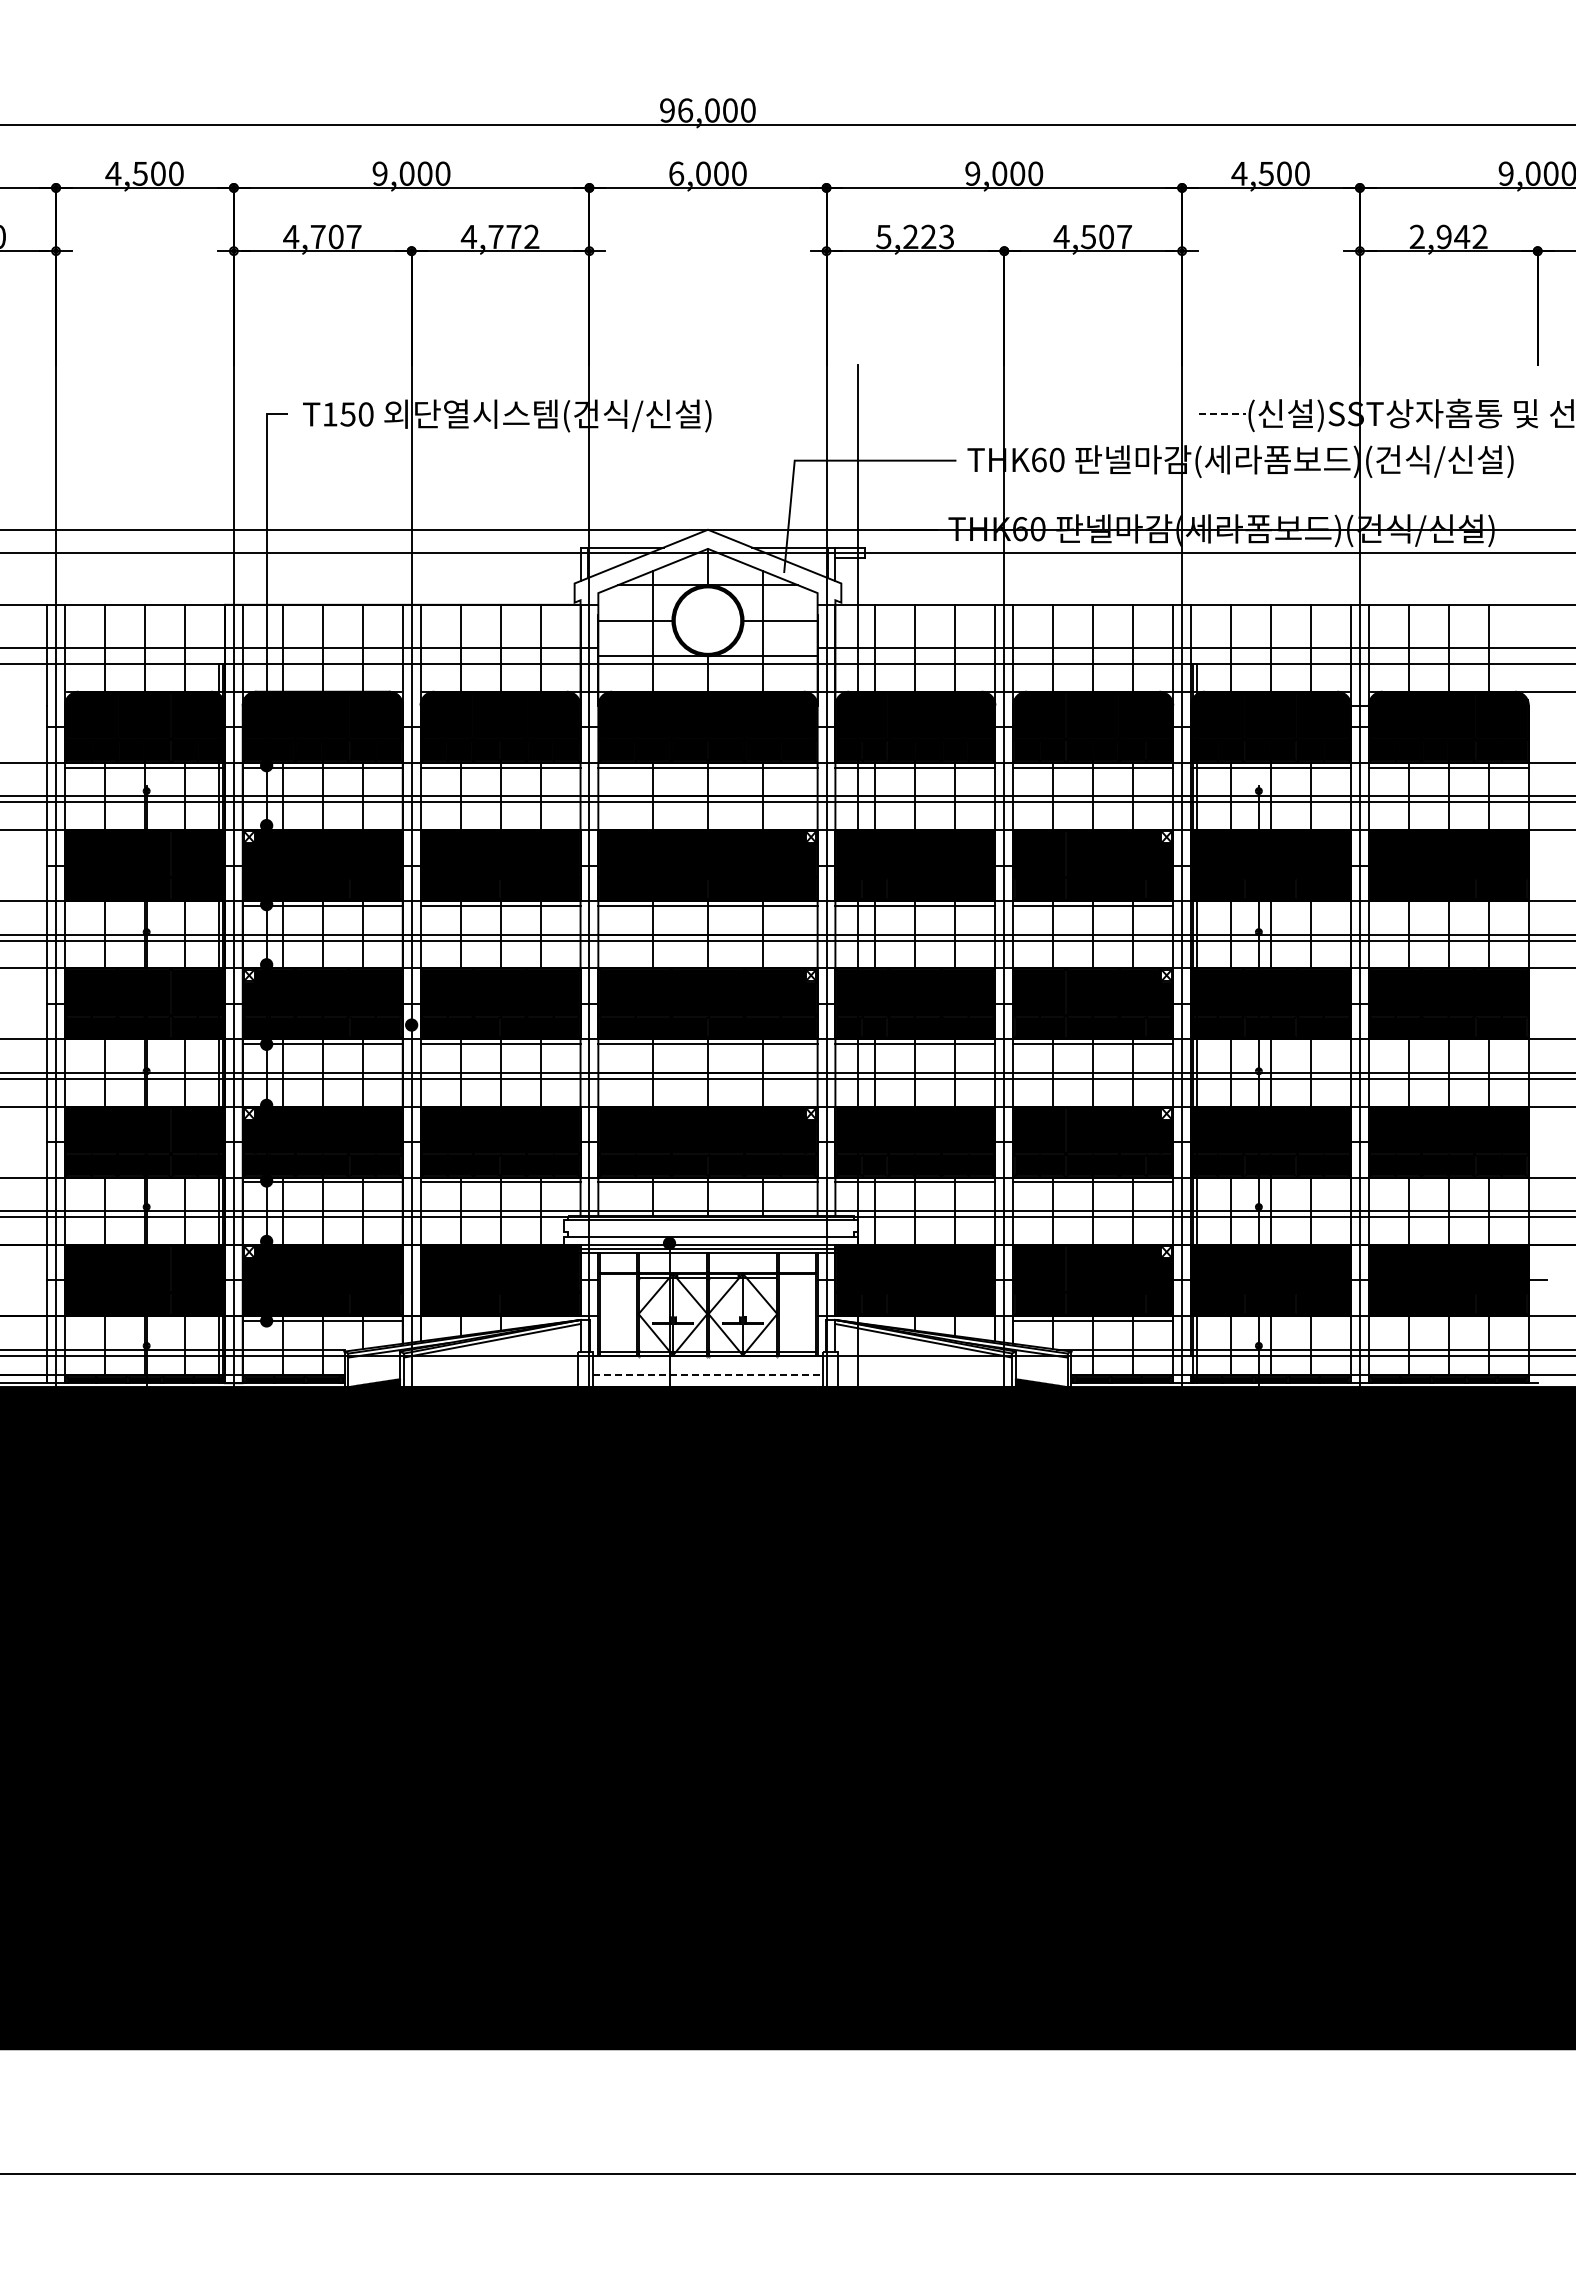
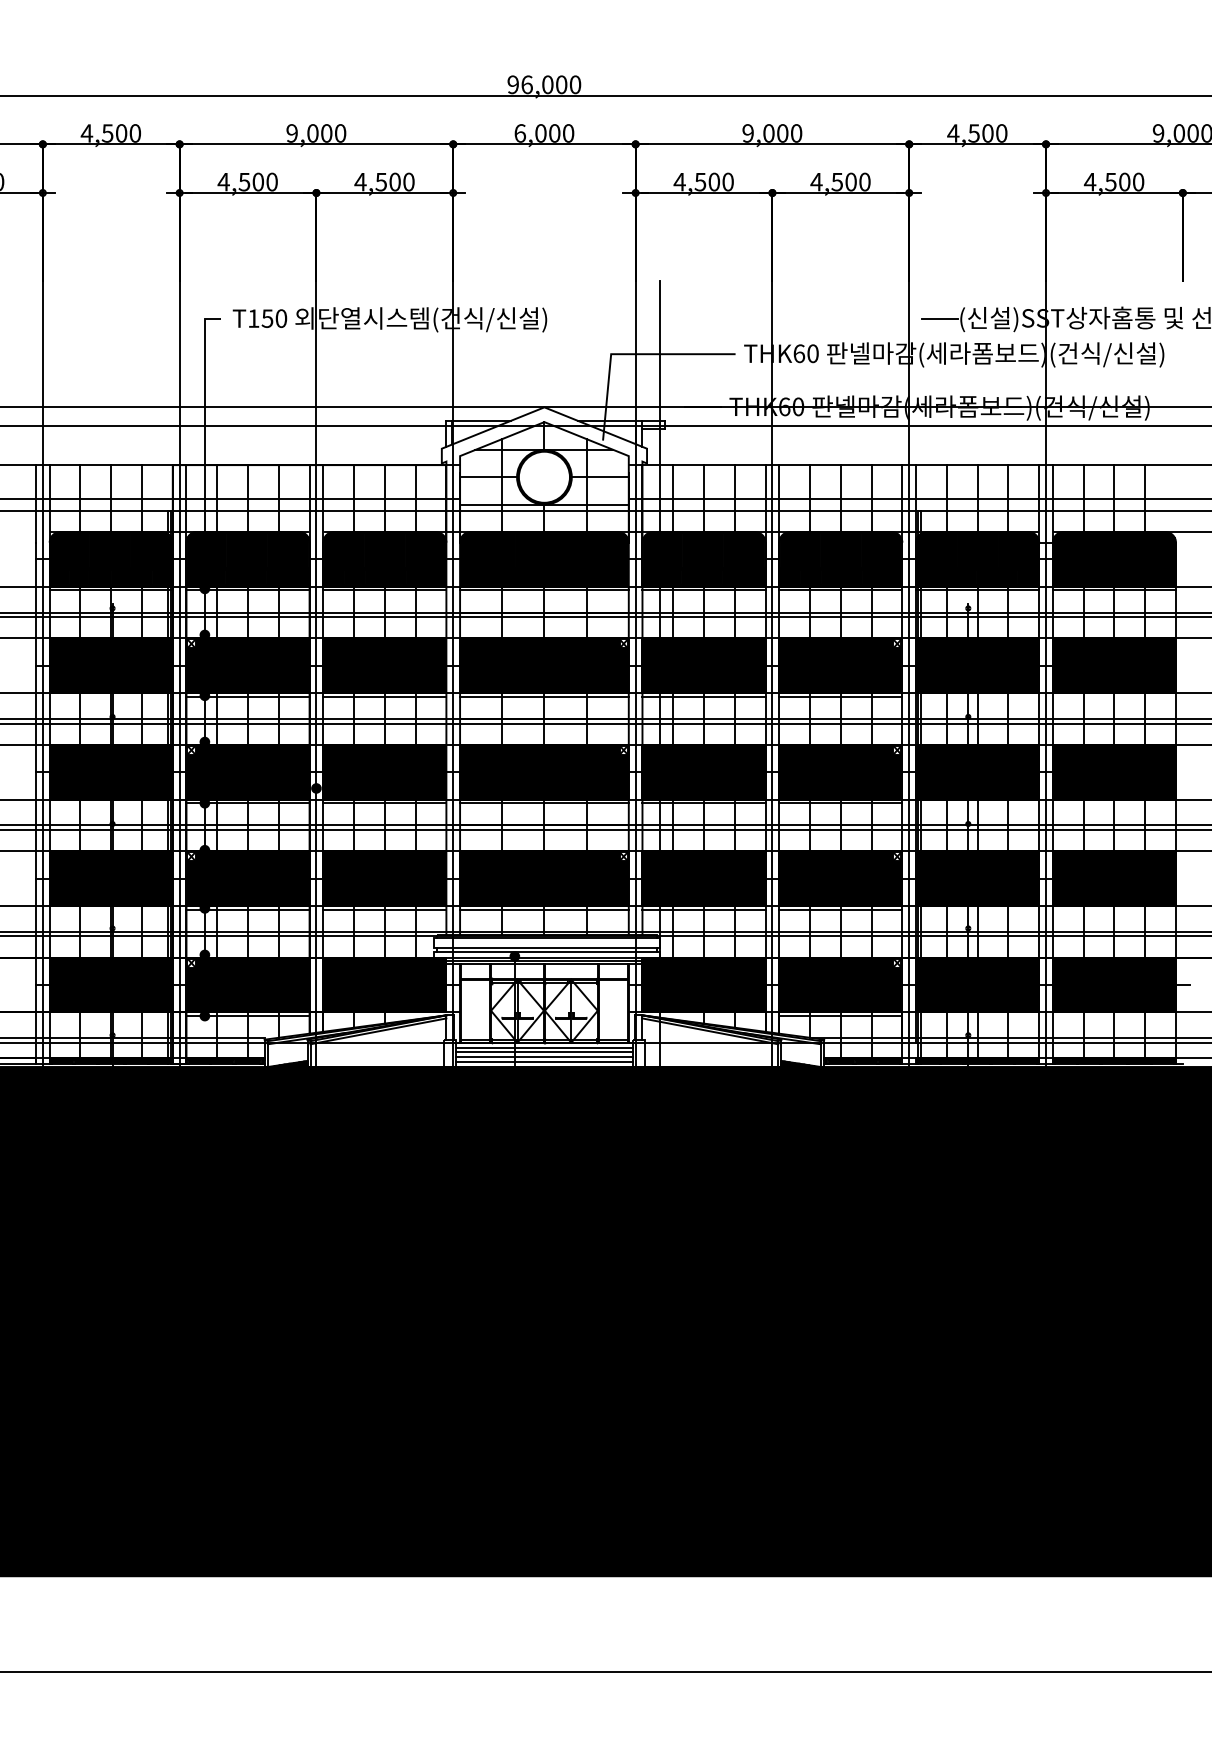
text: (335, 236) -> (257, 181), 4,707 -> 4,500
text: (513, 236) -> (394, 181), 4,772 -> 4,500
text: (914, 236) -> (703, 181), 5,223 -> 4,500
text: (1124, 236) -> (864, 181), 4,507 -> 4,500
text: (1448, 236) -> (1114, 181), 2,942 -> 4,500
line: (1222, 414) -> (940, 318), dashed -> solid
line: (711, 1231) -> (547, 947), added
line: (707, 1361) -> (544, 1047), added
line: (707, 1368) -> (544, 1052), added
line: (707, 1374) -> (544, 1057), dashed -> solid
line: (707, 1380) -> (544, 1061), added

